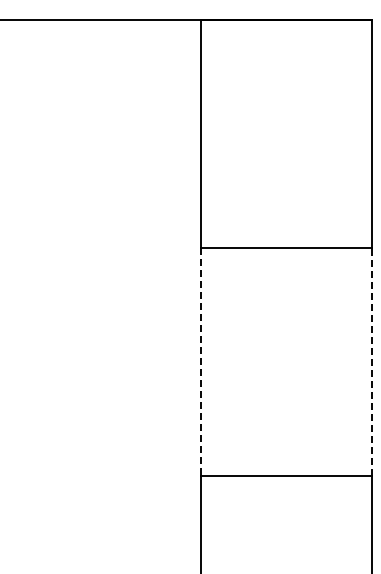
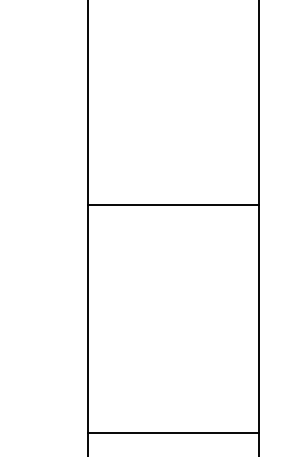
line: (200, 361) -> (87, 318), dashed -> solid
line: (371, 361) -> (258, 318), dashed -> solid

